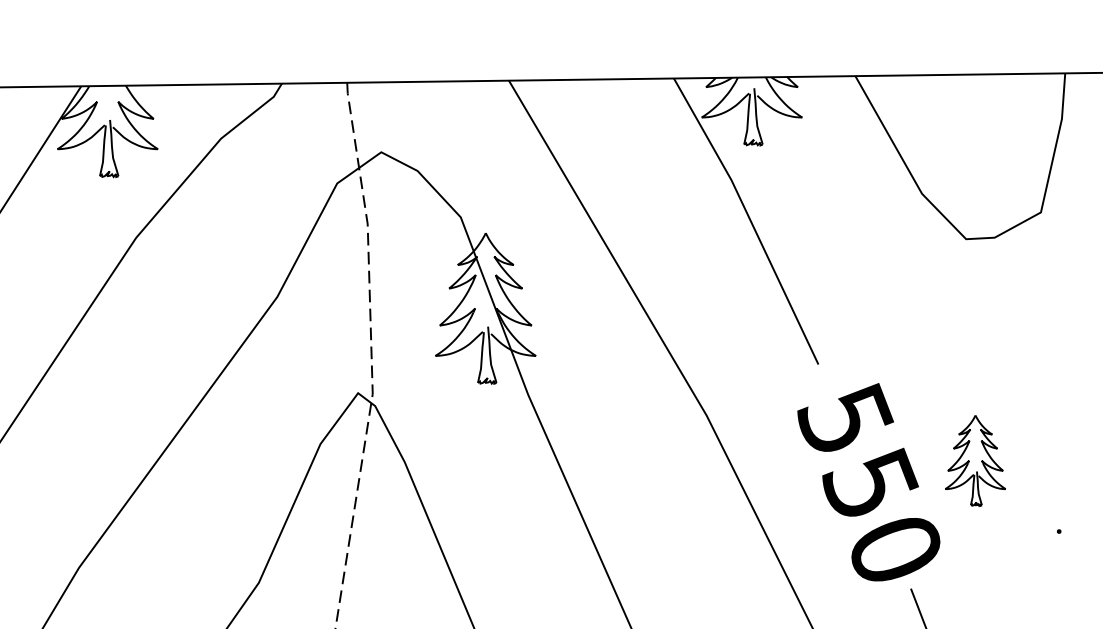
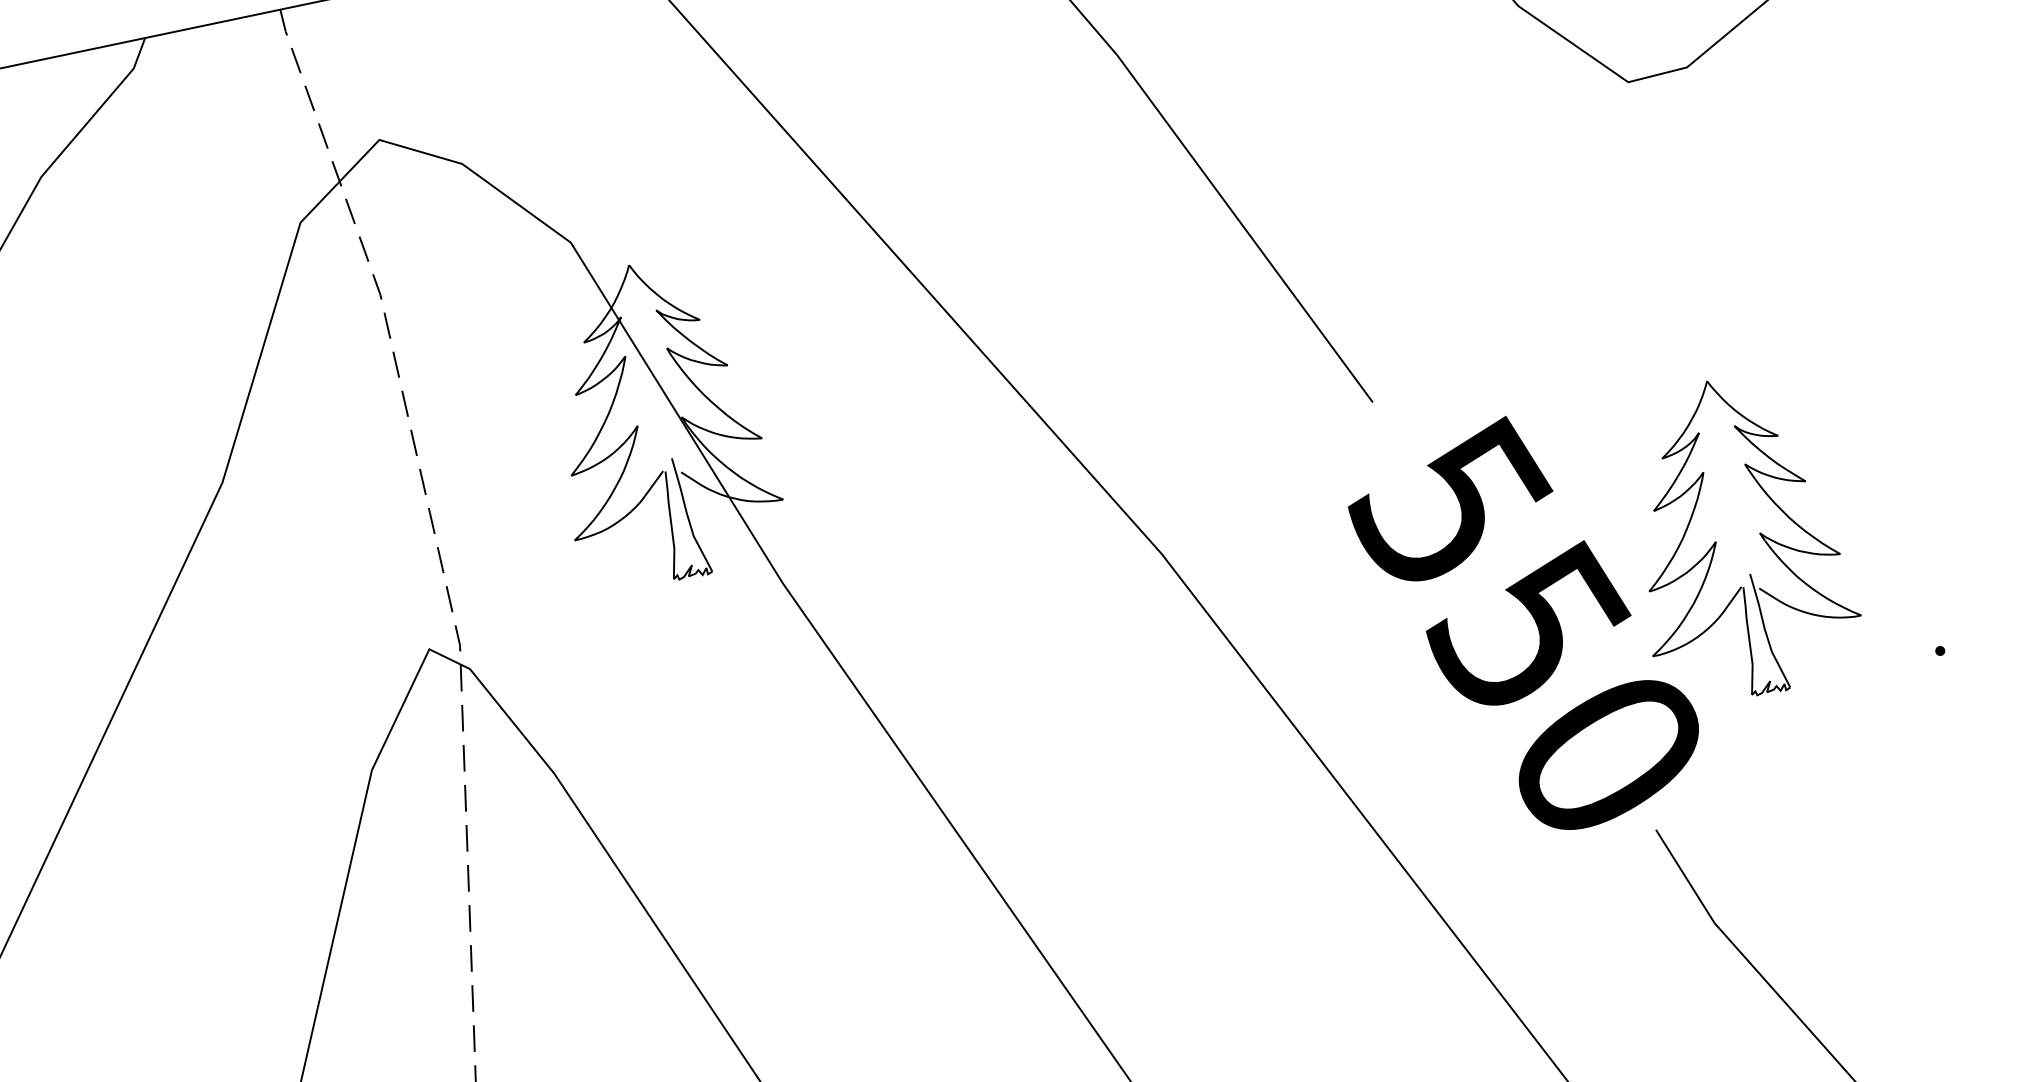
part: (975, 460) -> (1737, 537), size x1.67

